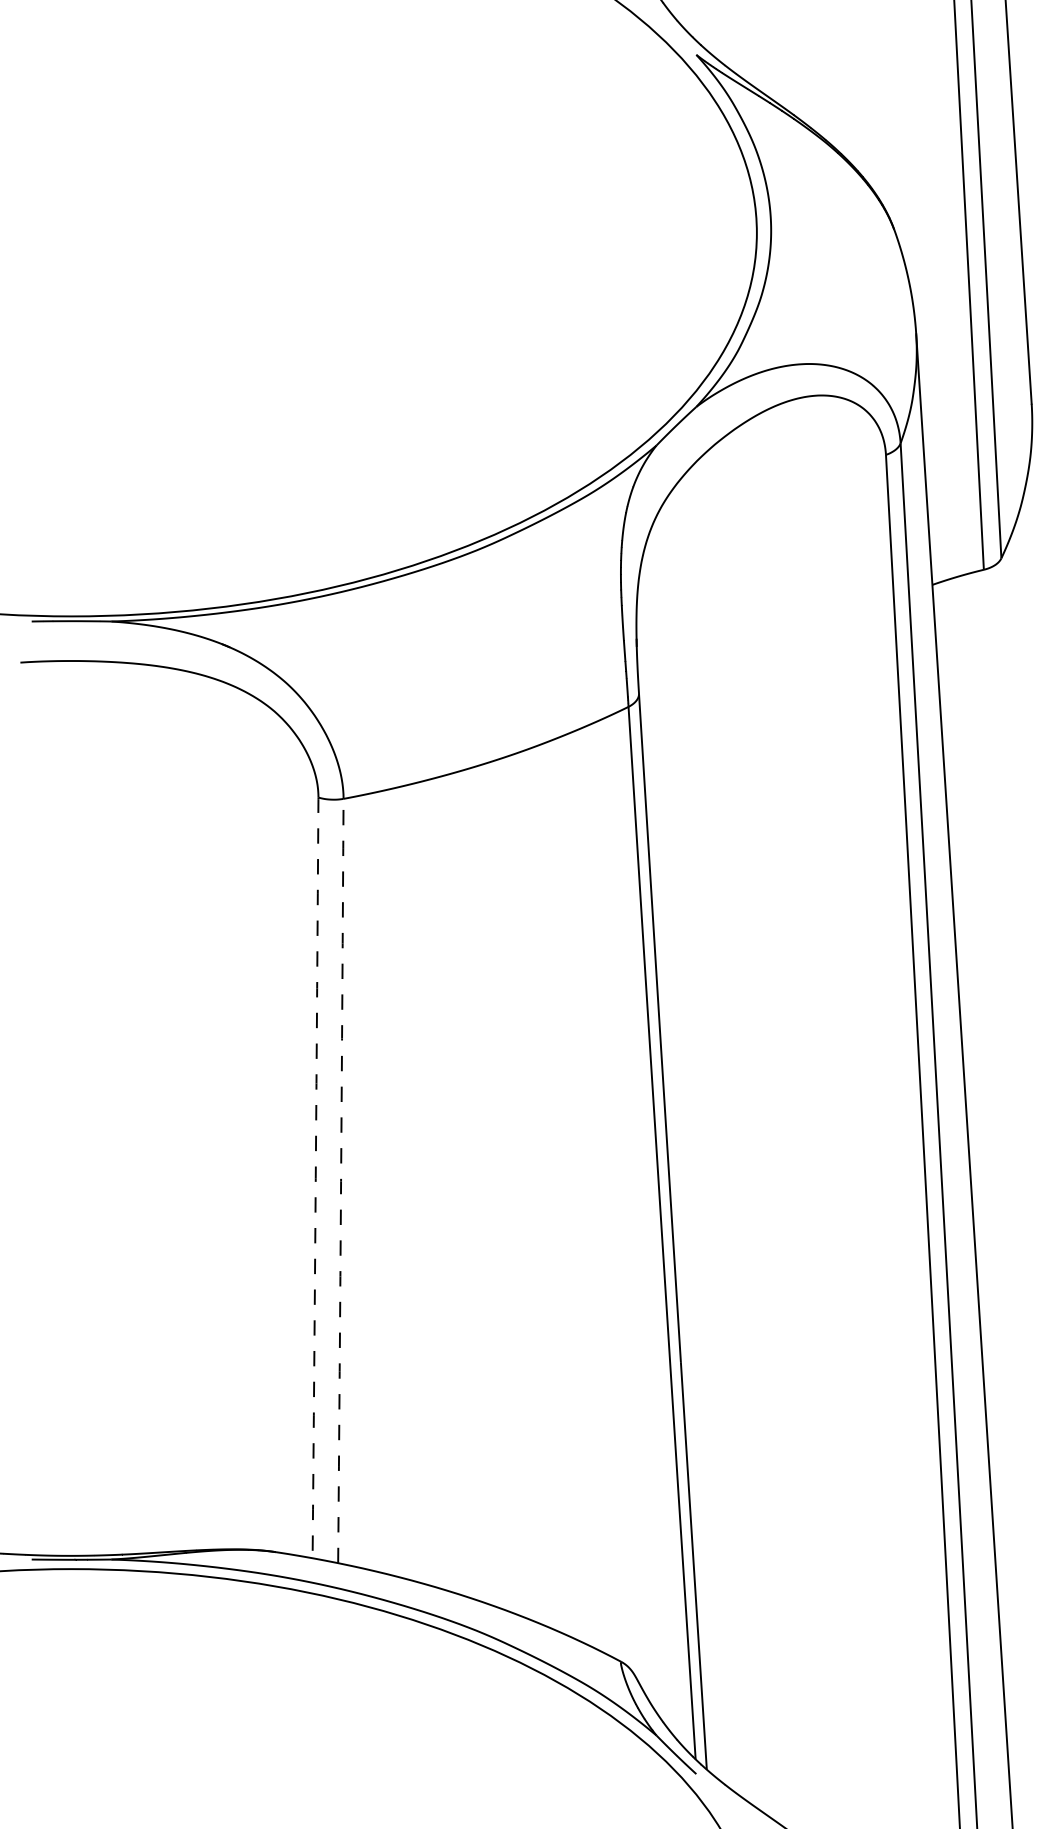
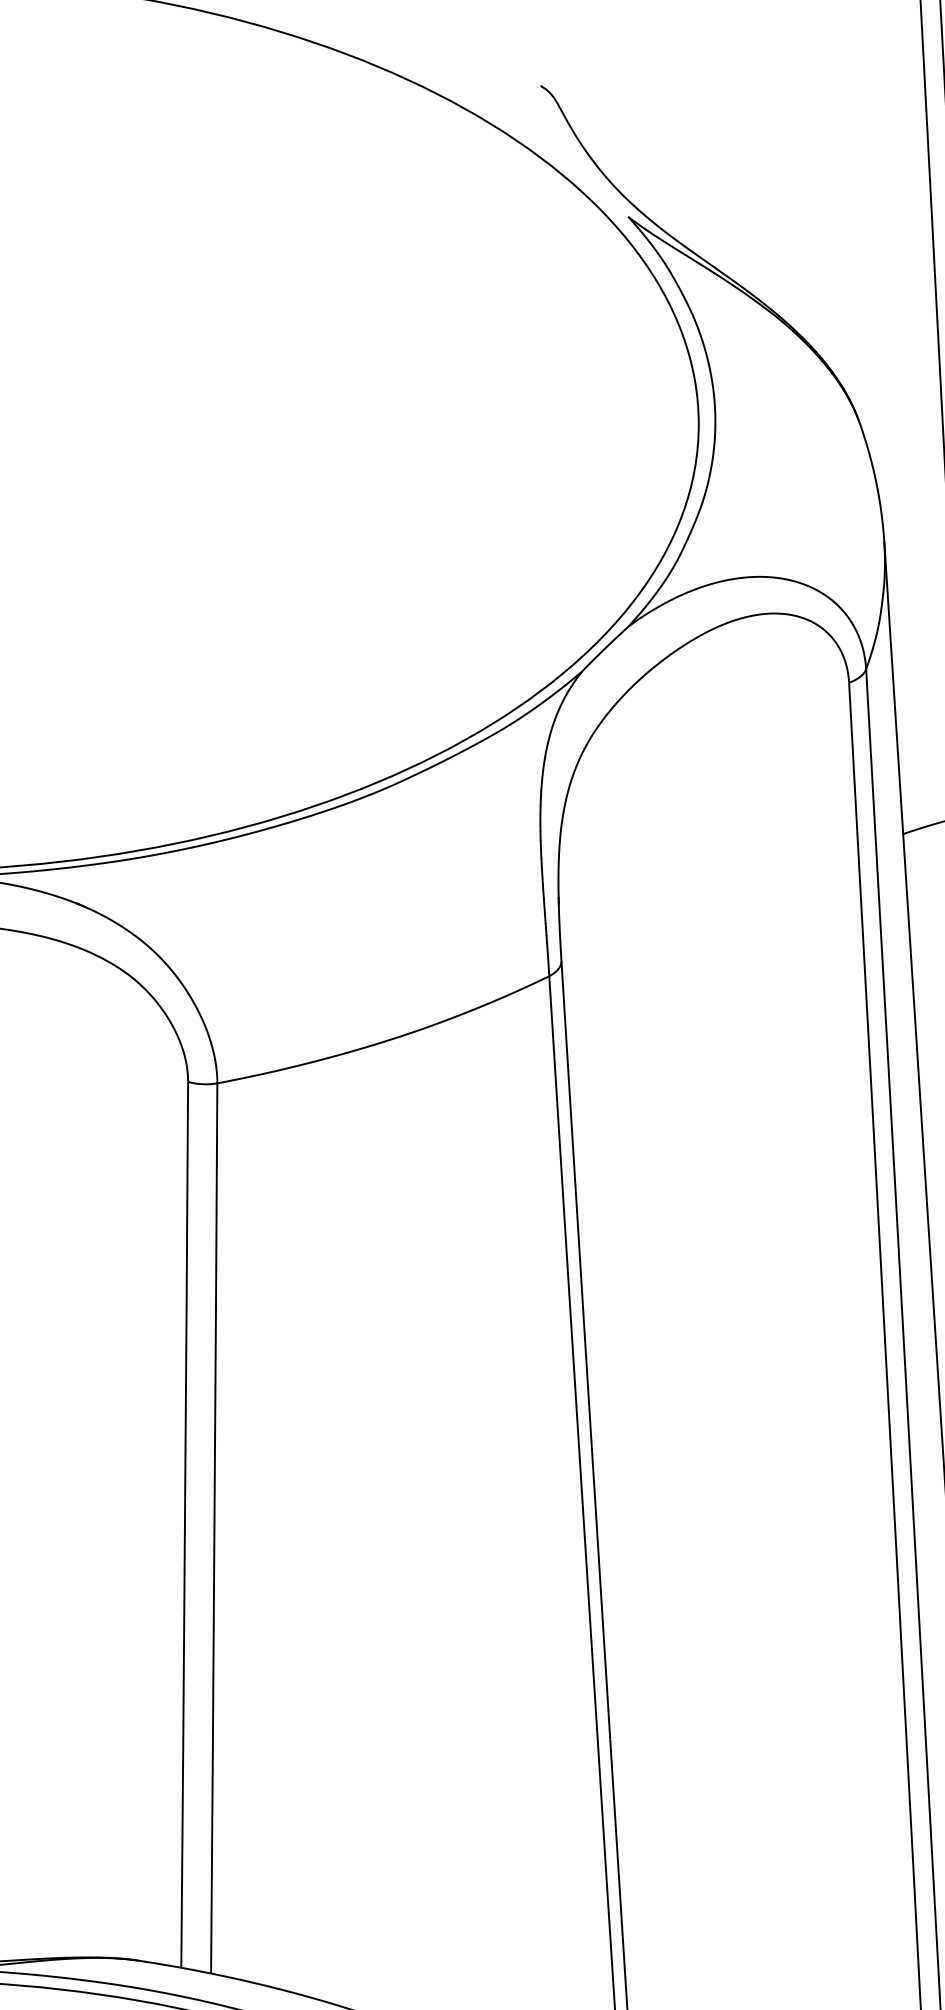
line: (315, 1178) -> (184, 1525), dashed -> solid
line: (341, 1181) -> (214, 1528), dashed -> solid

